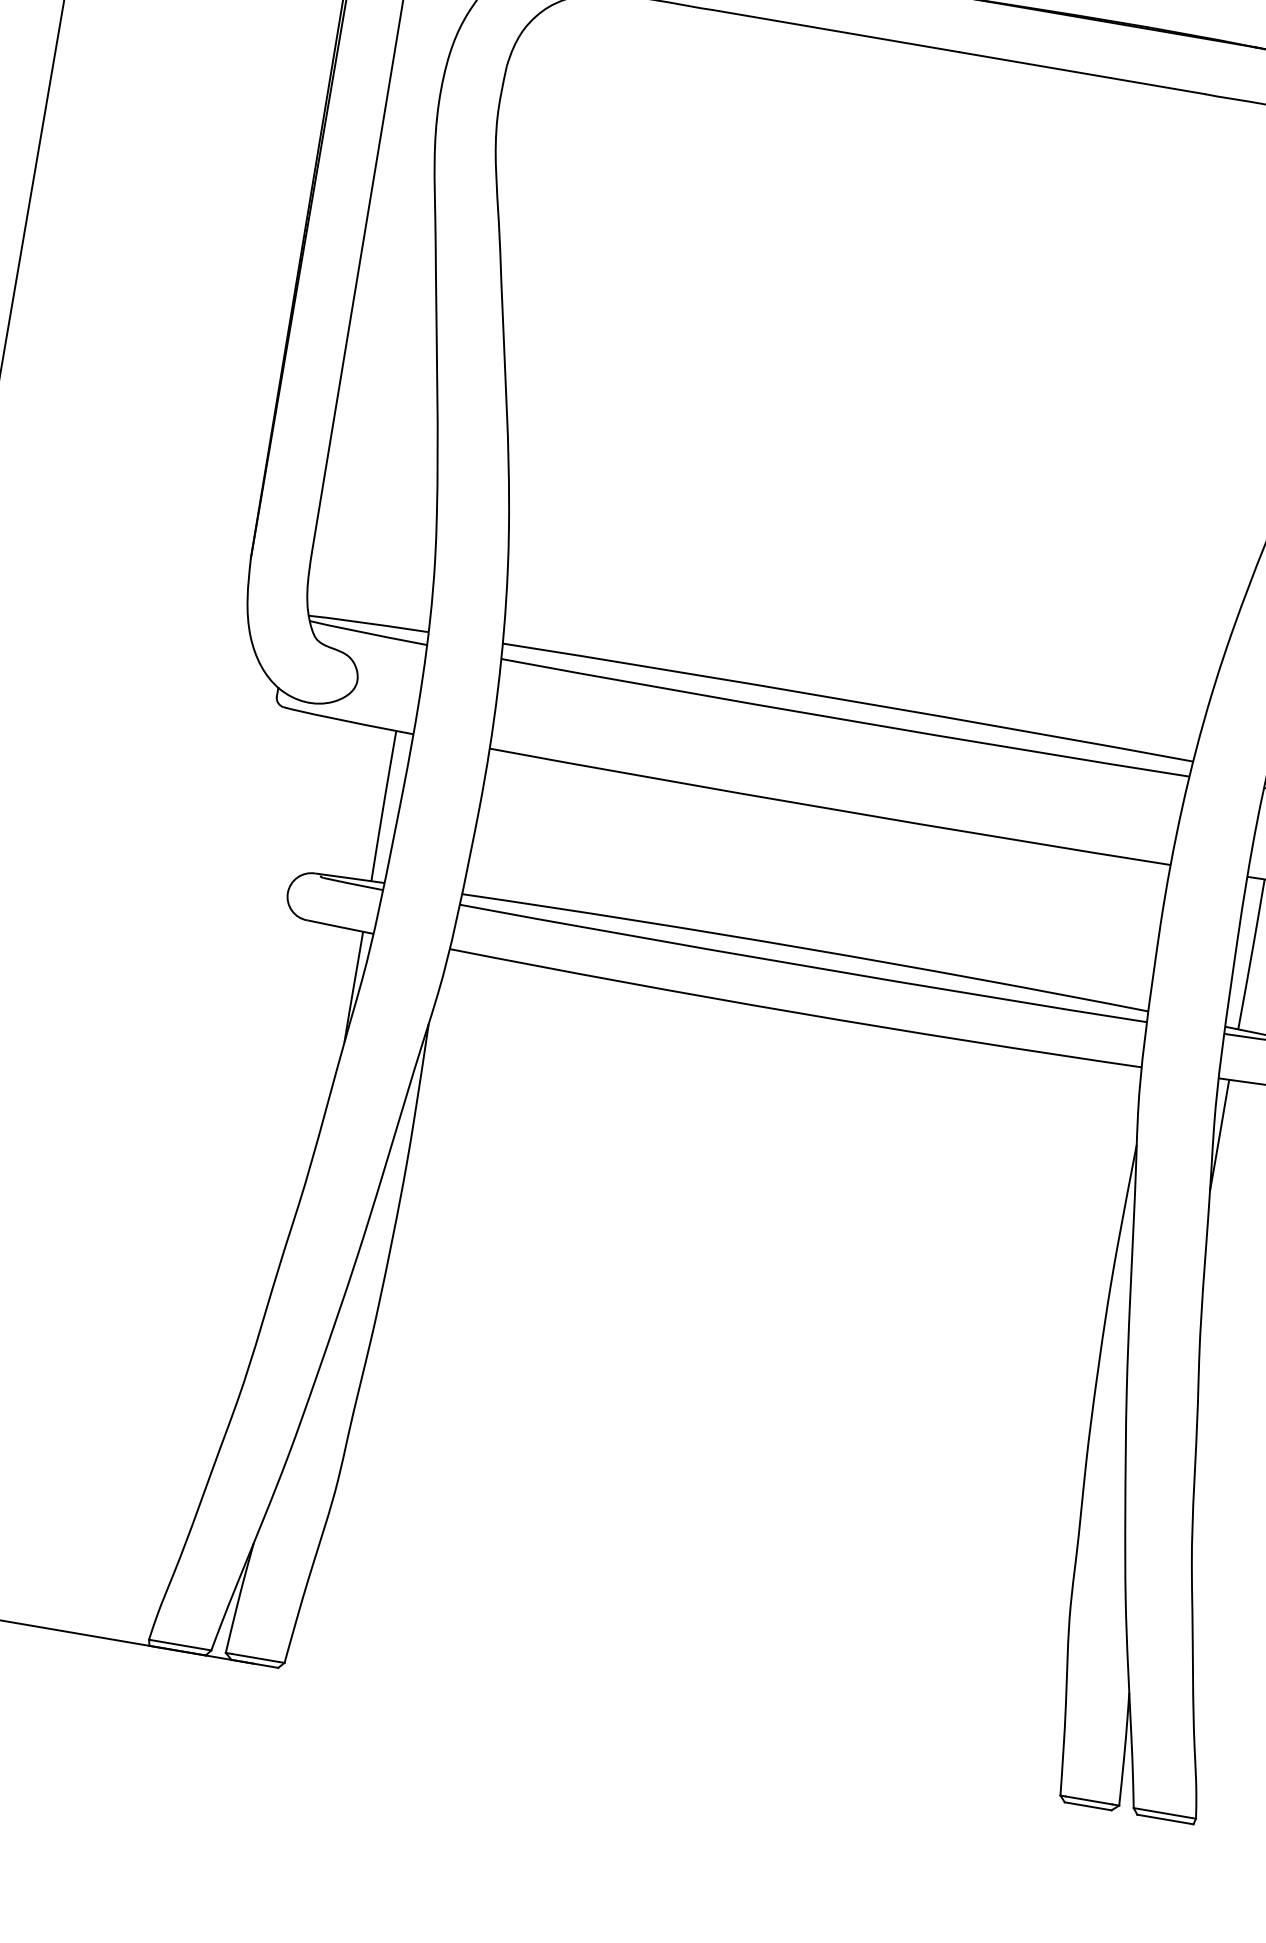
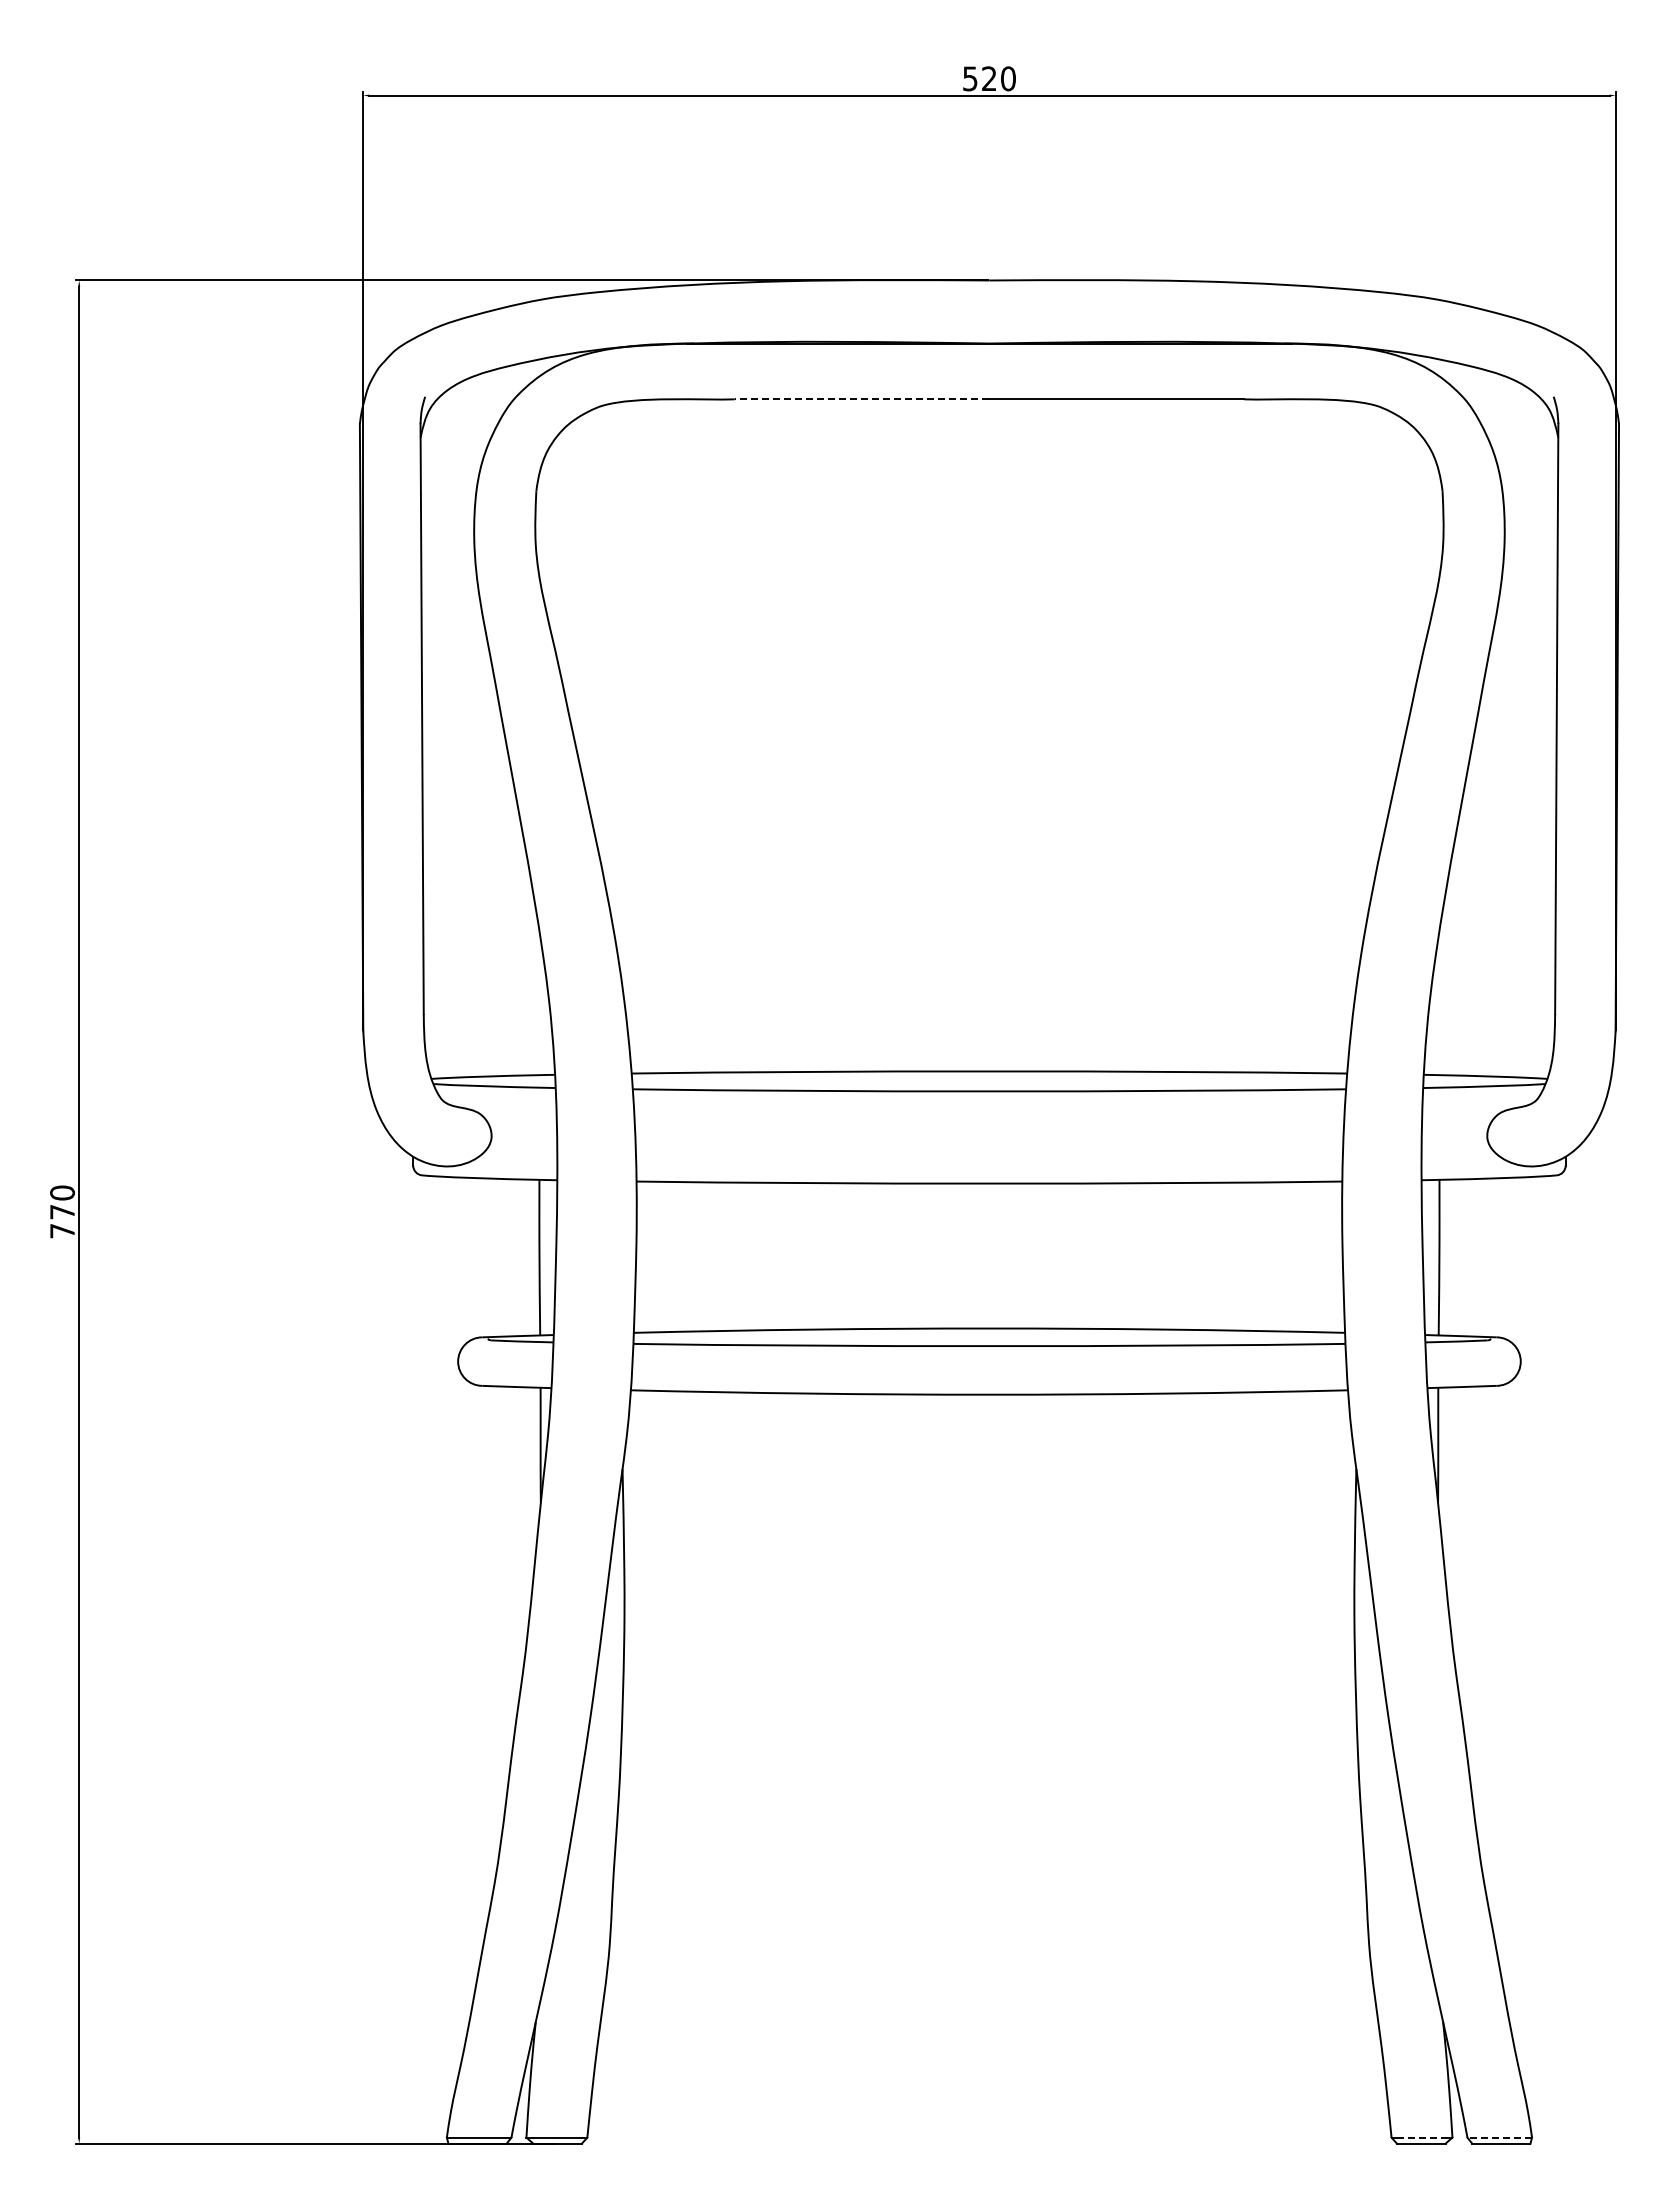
line: (835, 31) -> (861, 399), solid -> dashed
line: (1089, 1800) -> (1421, 2137), solid -> dashed
line: (1164, 1813) -> (1499, 2137), solid -> dashed

